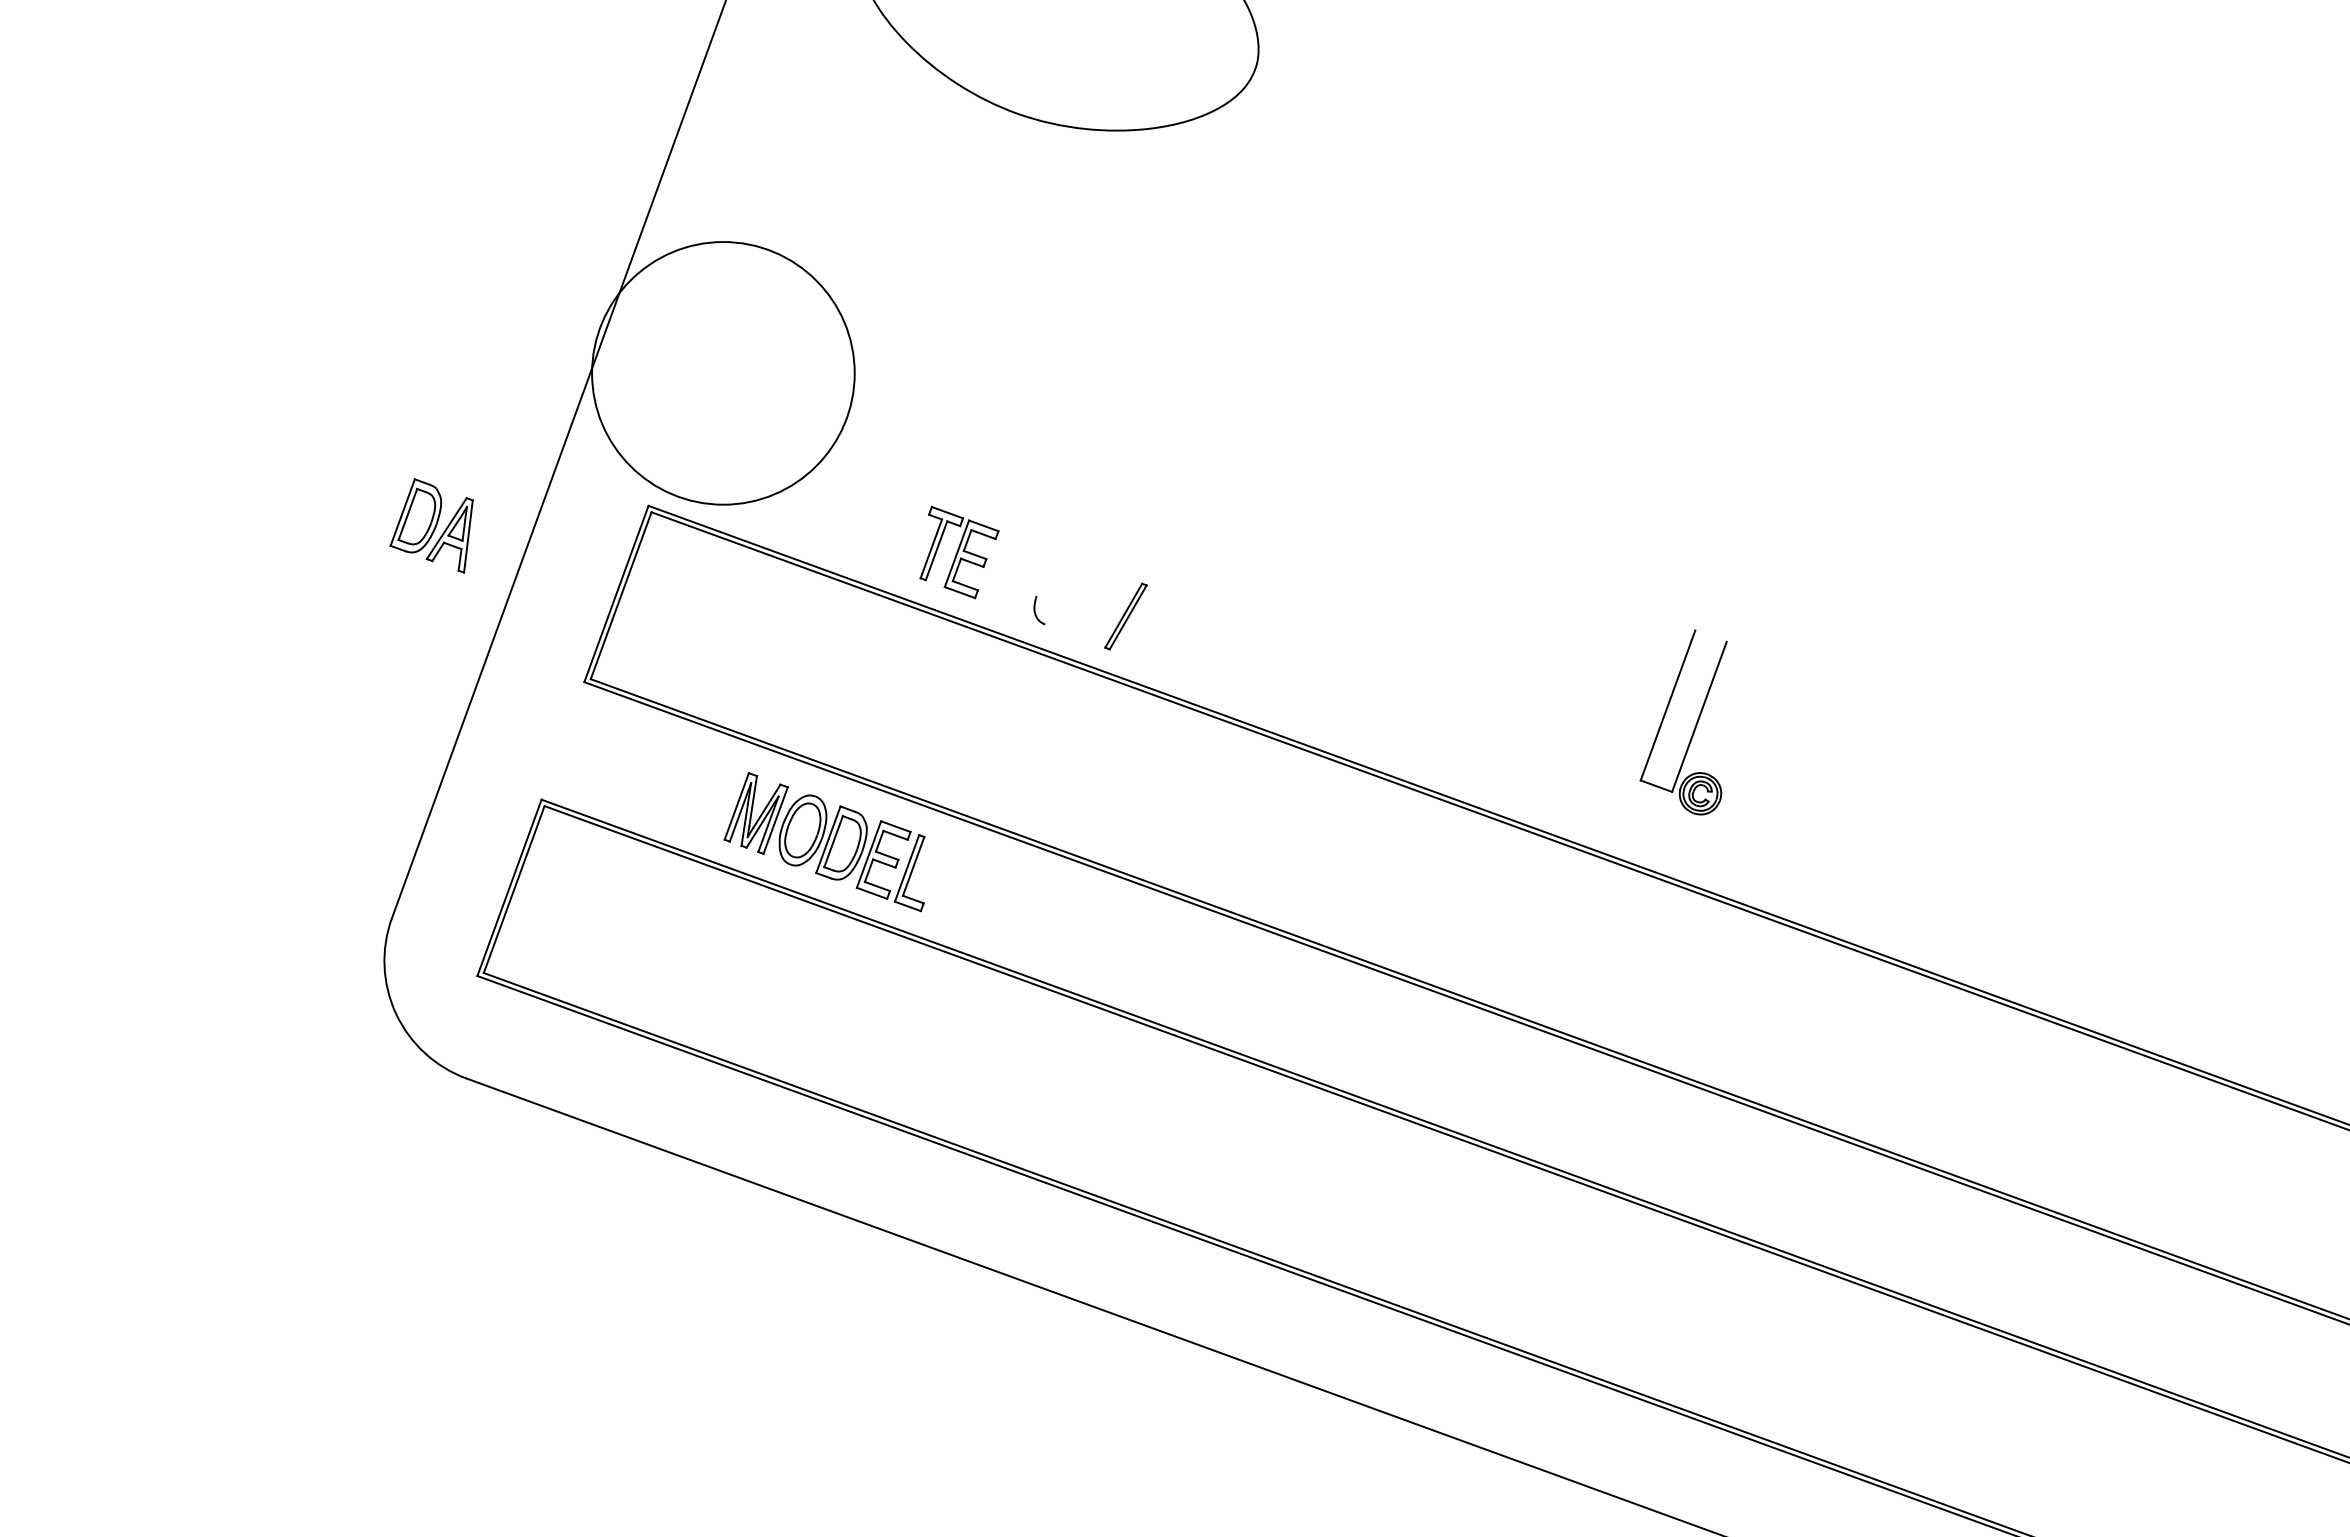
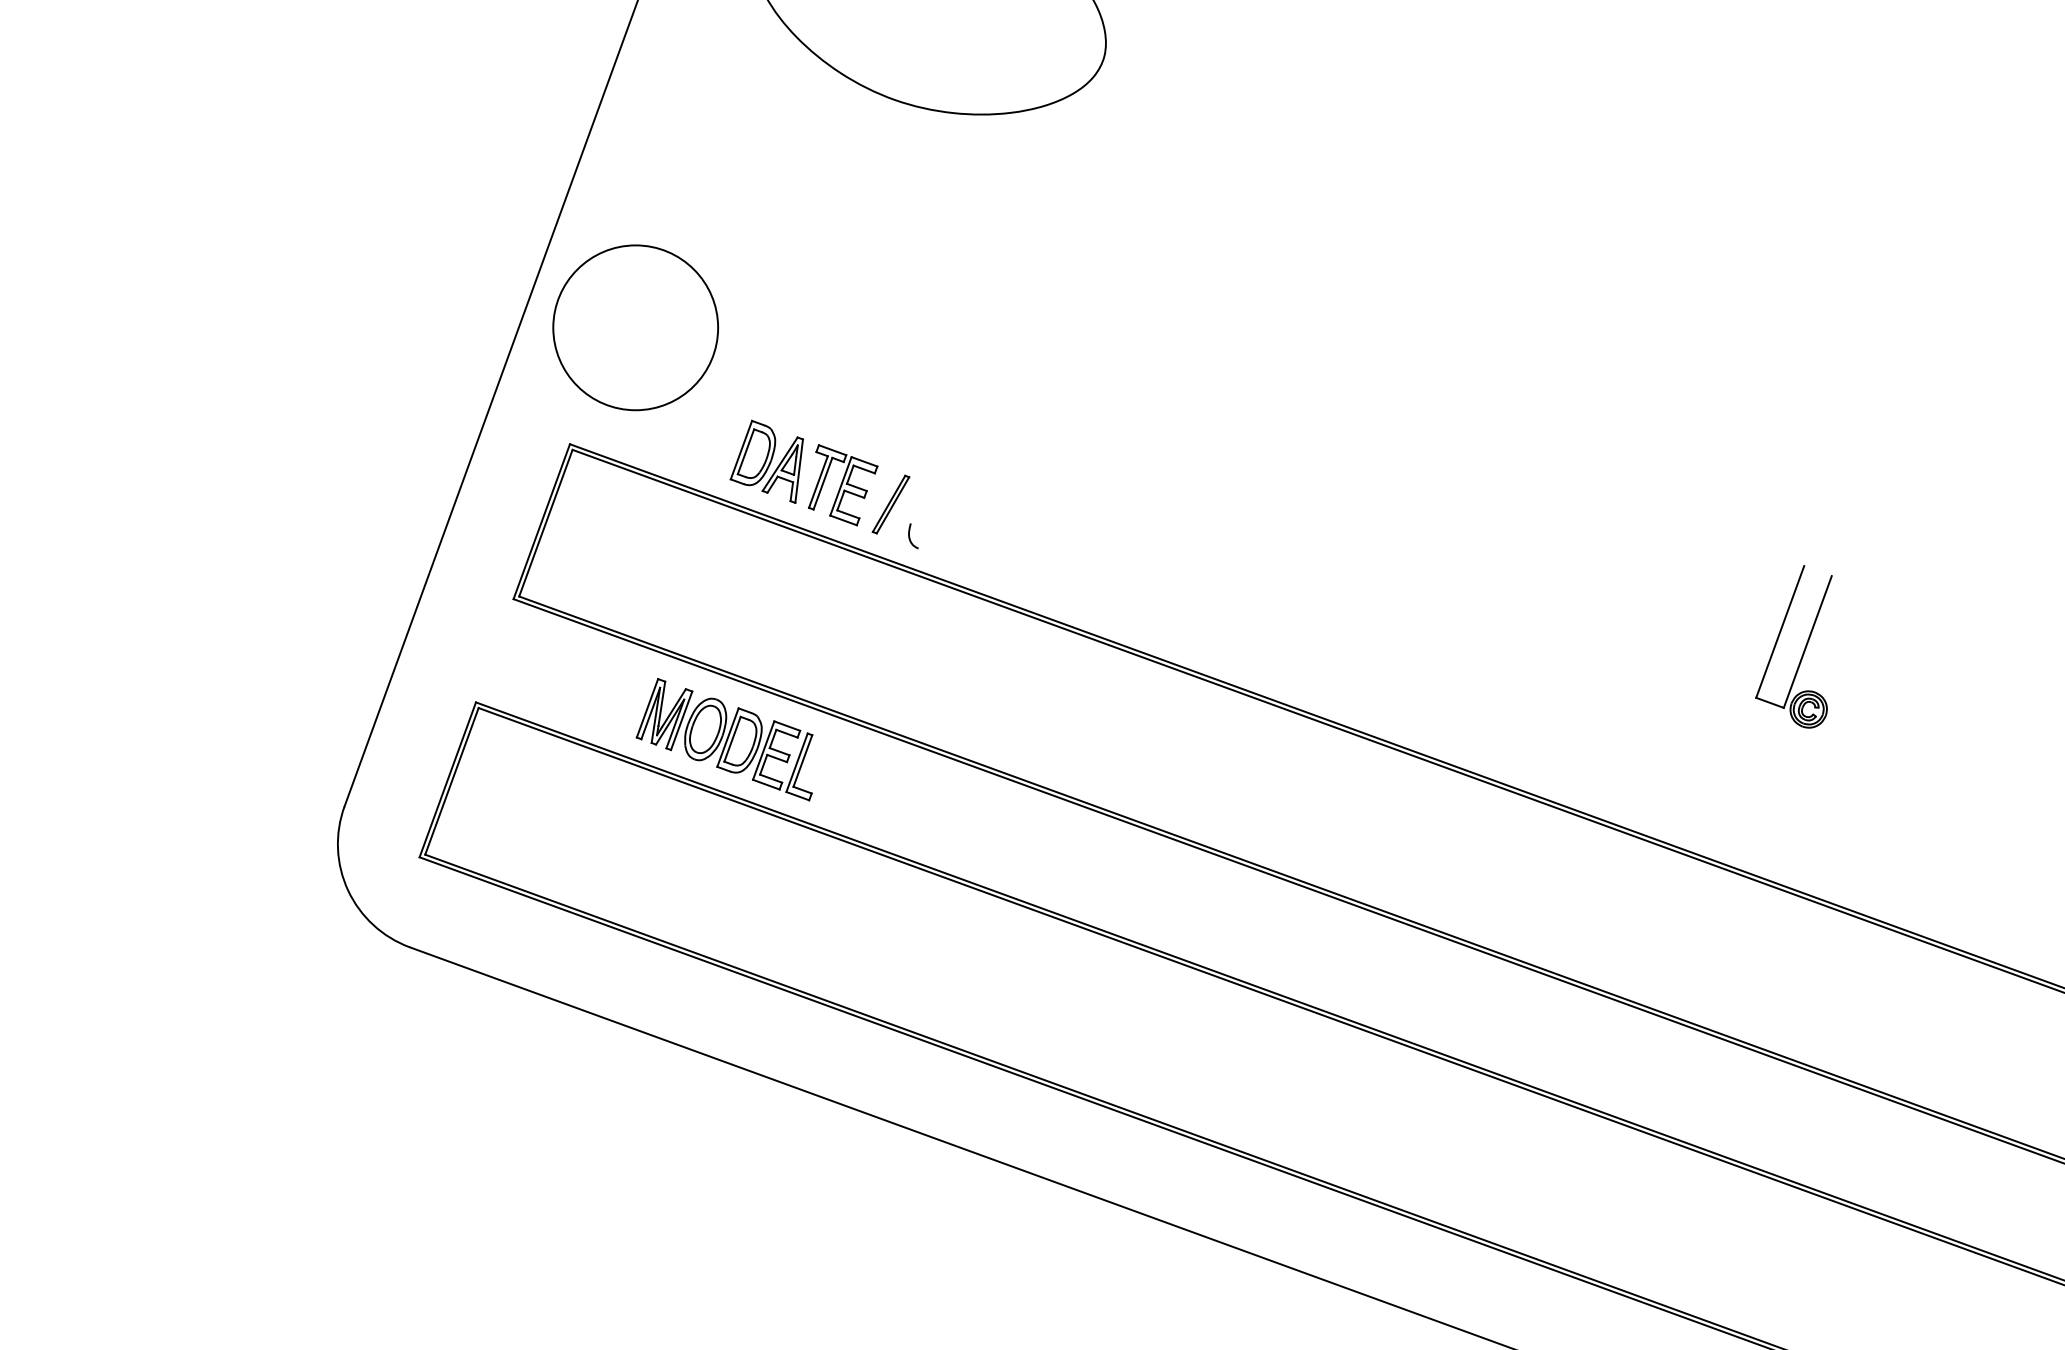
circle: (723, 373) -> (635, 327), size x0.71
part: (431, 525) -> (766, 461), moved
part: (1125, 616) -> (890, 504), moved
part: (1694, 727) -> (1803, 651), moved

